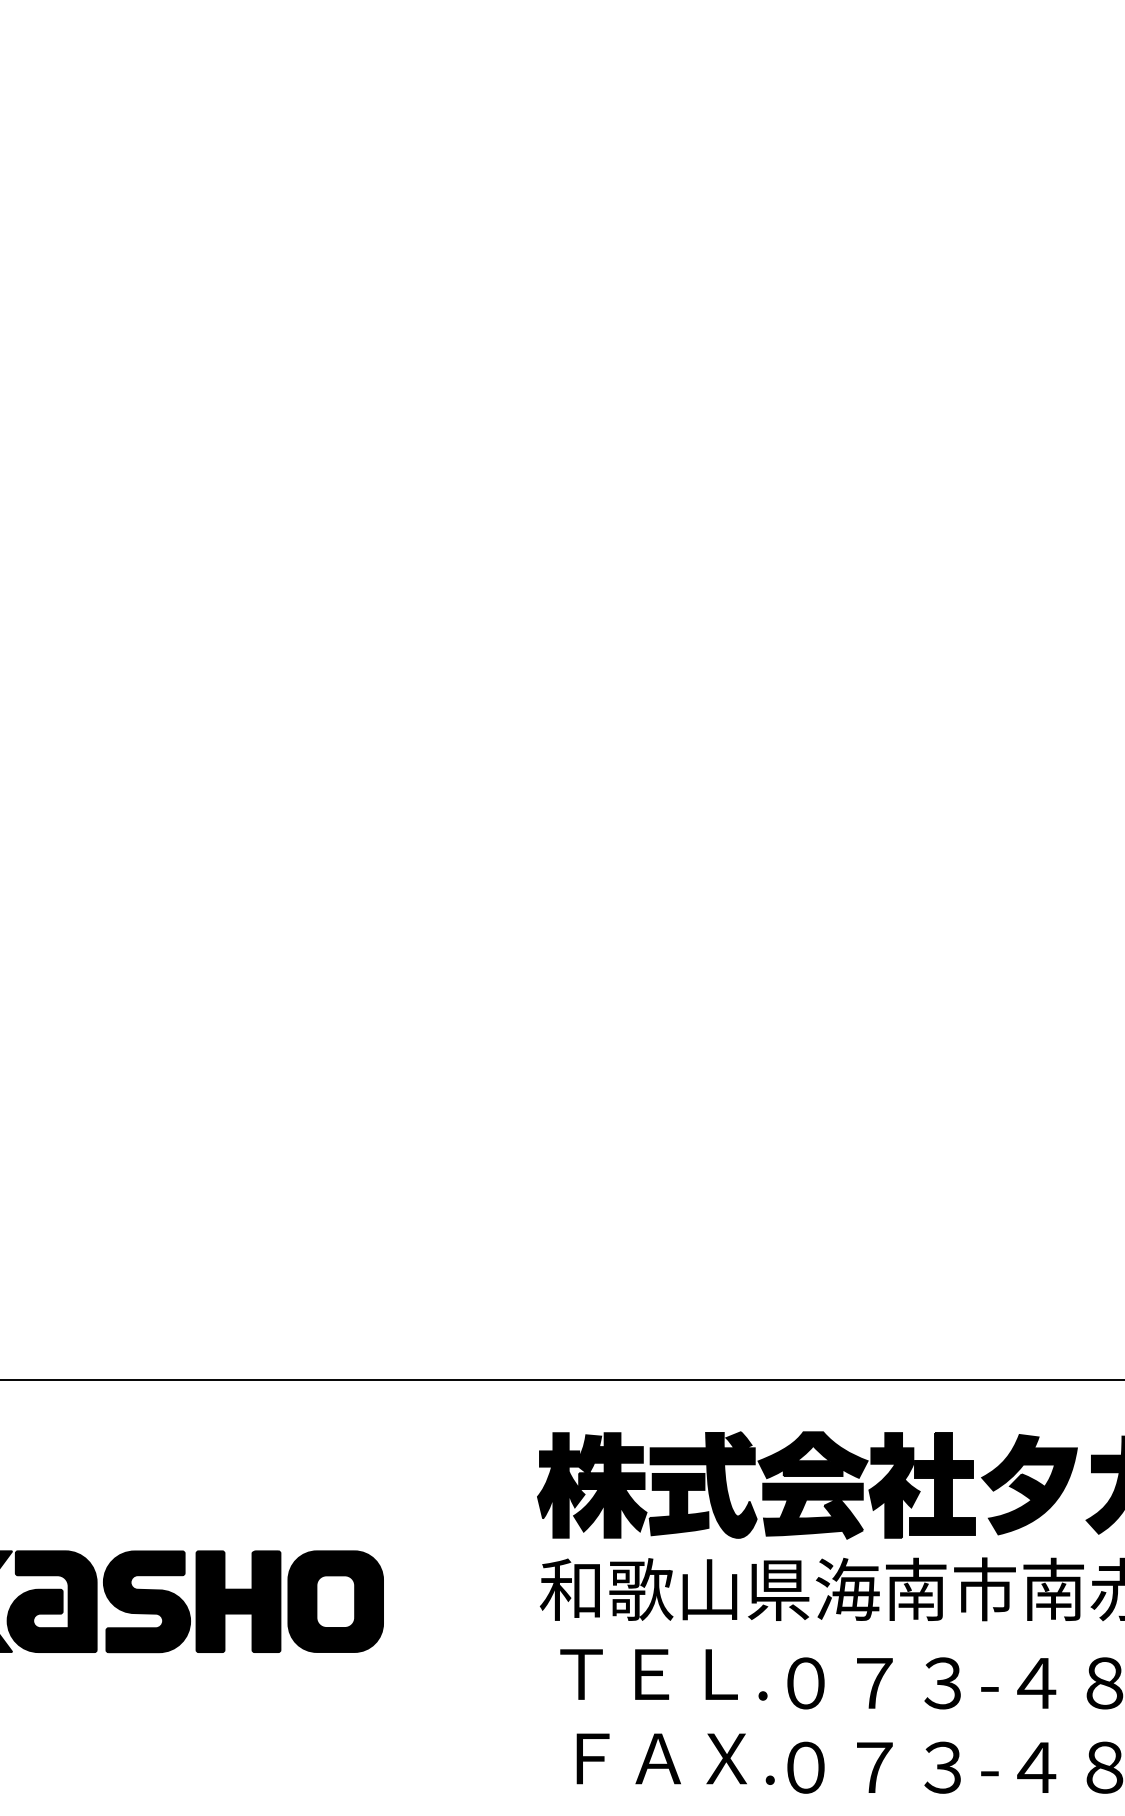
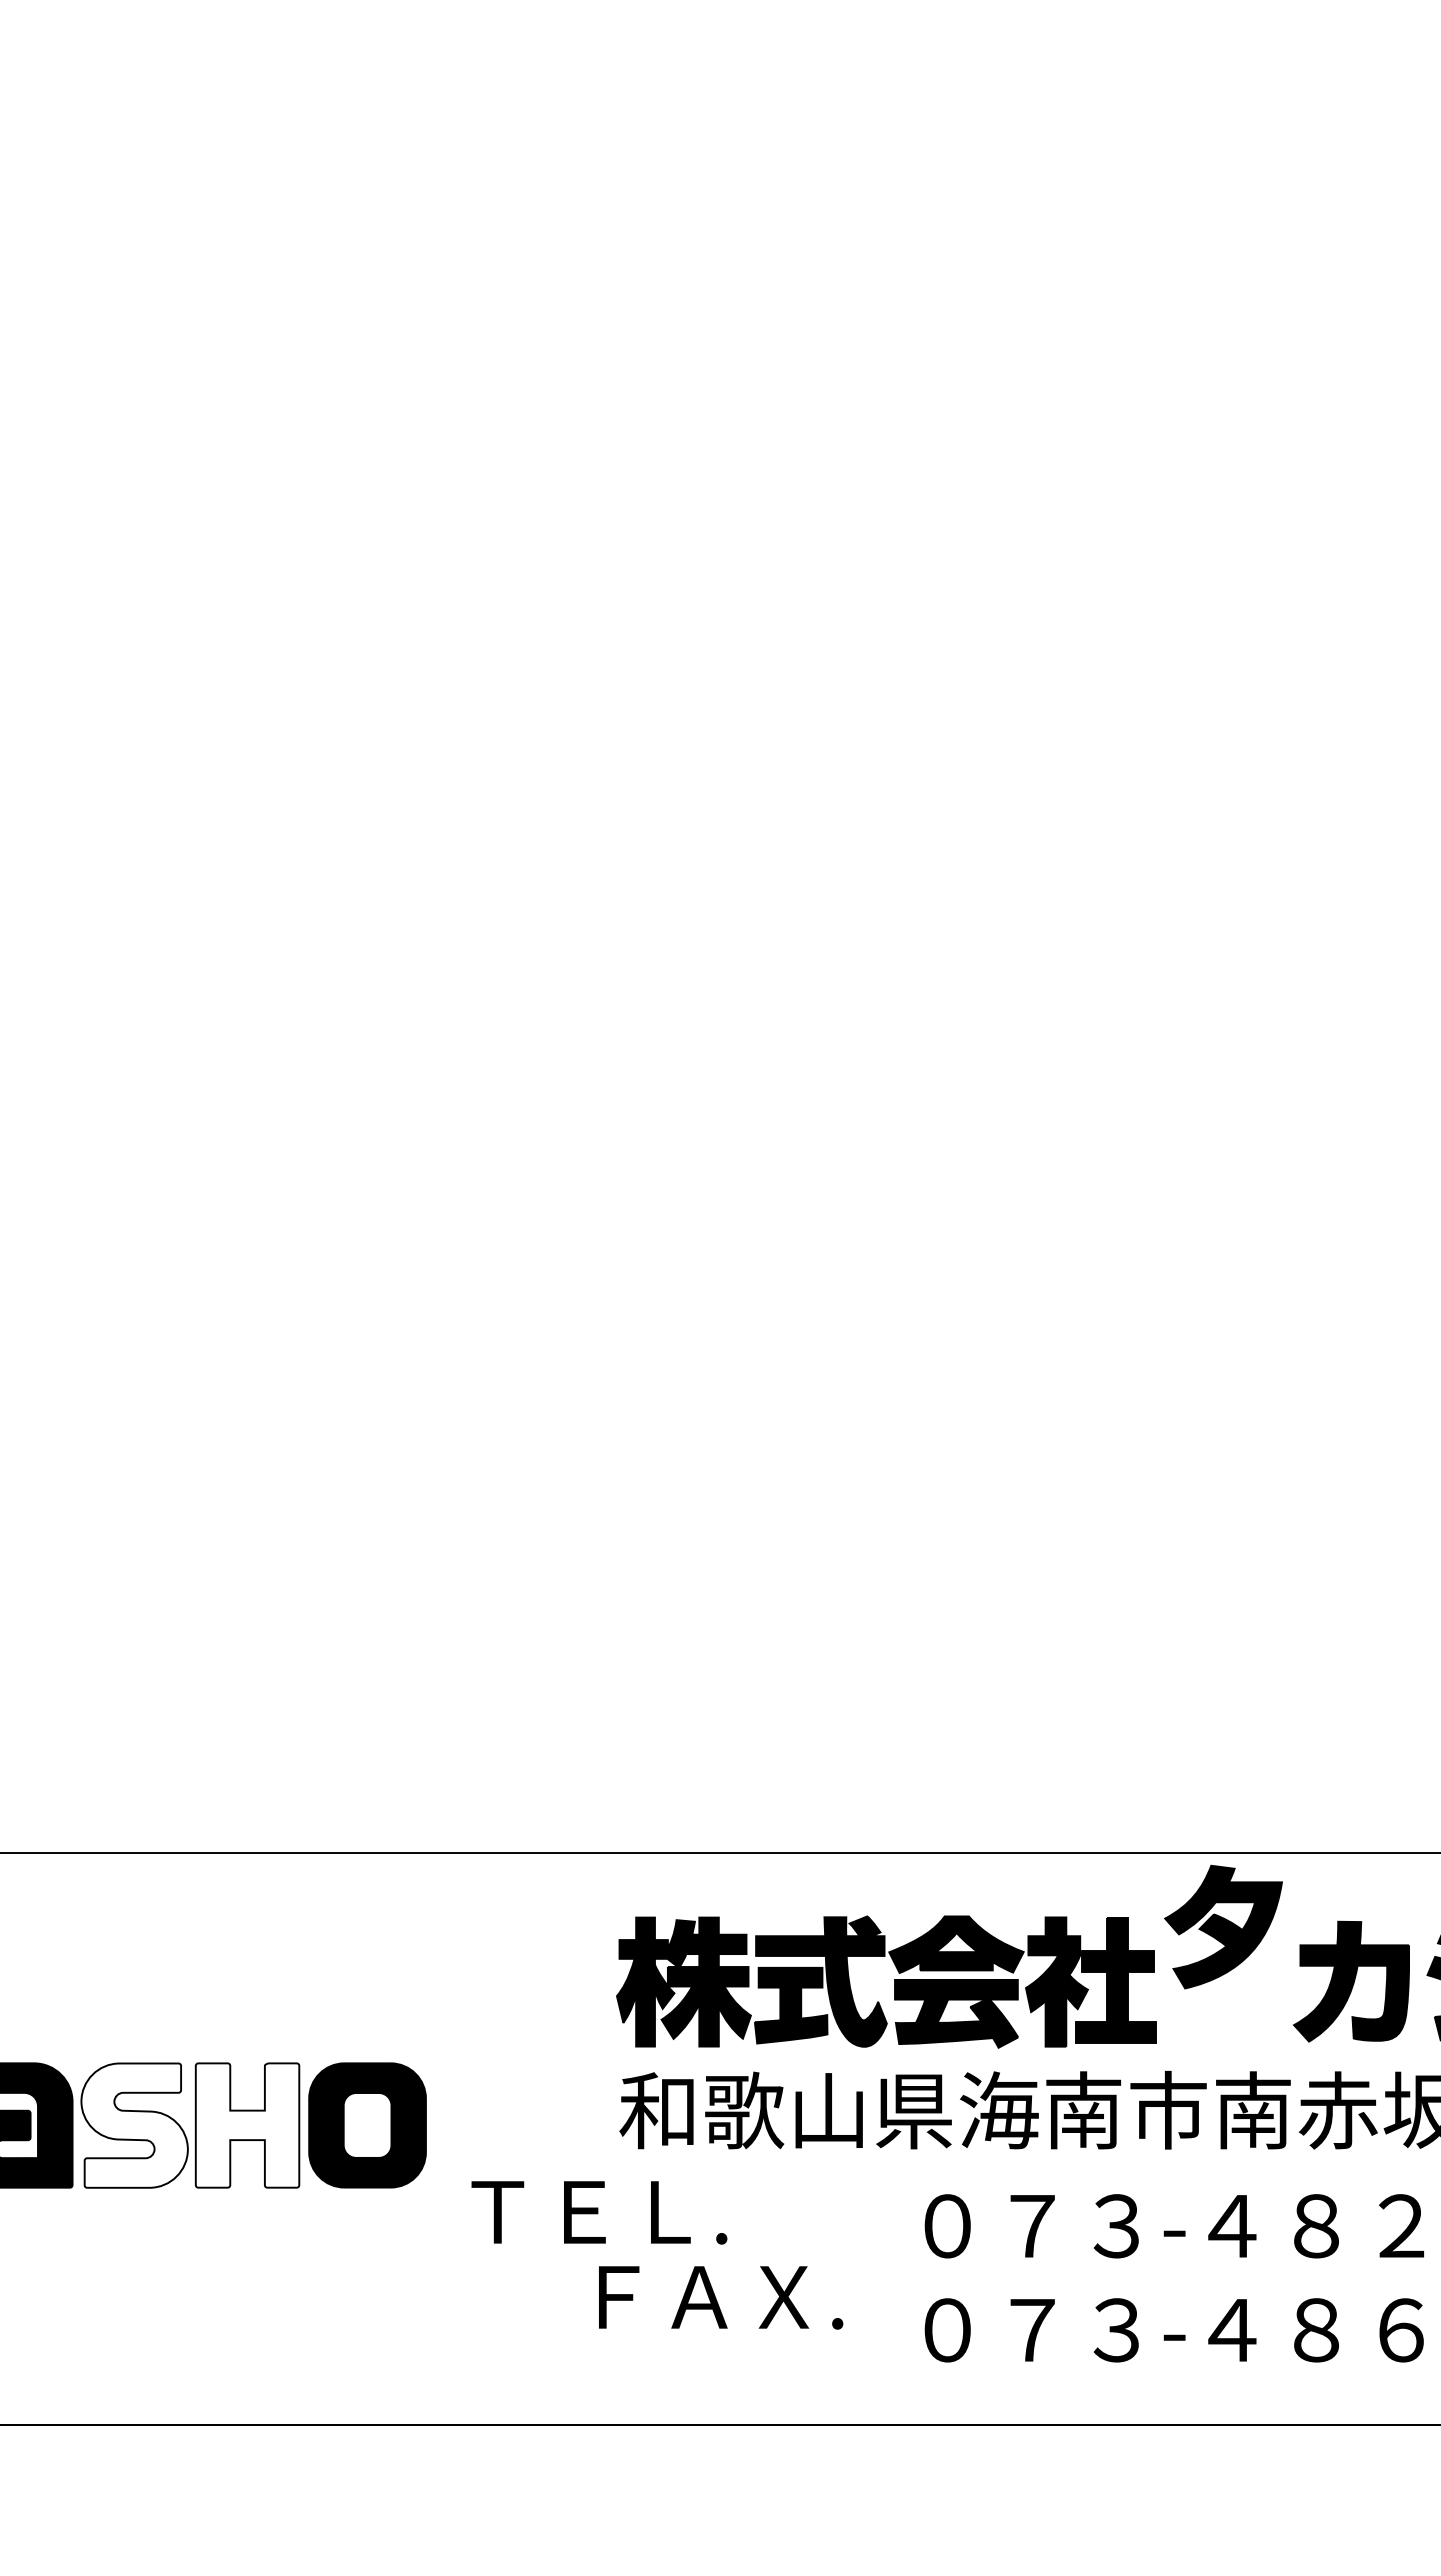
part: (1029, 1484) -> (1223, 1926), moved
fill: (146, 1601) -> (134, 2125), removed
fill: (238, 1601) -> (247, 2125), removed
text: (663, 1674) -> (599, 2212), moved
text: (676, 1758) -> (721, 2297), moved

